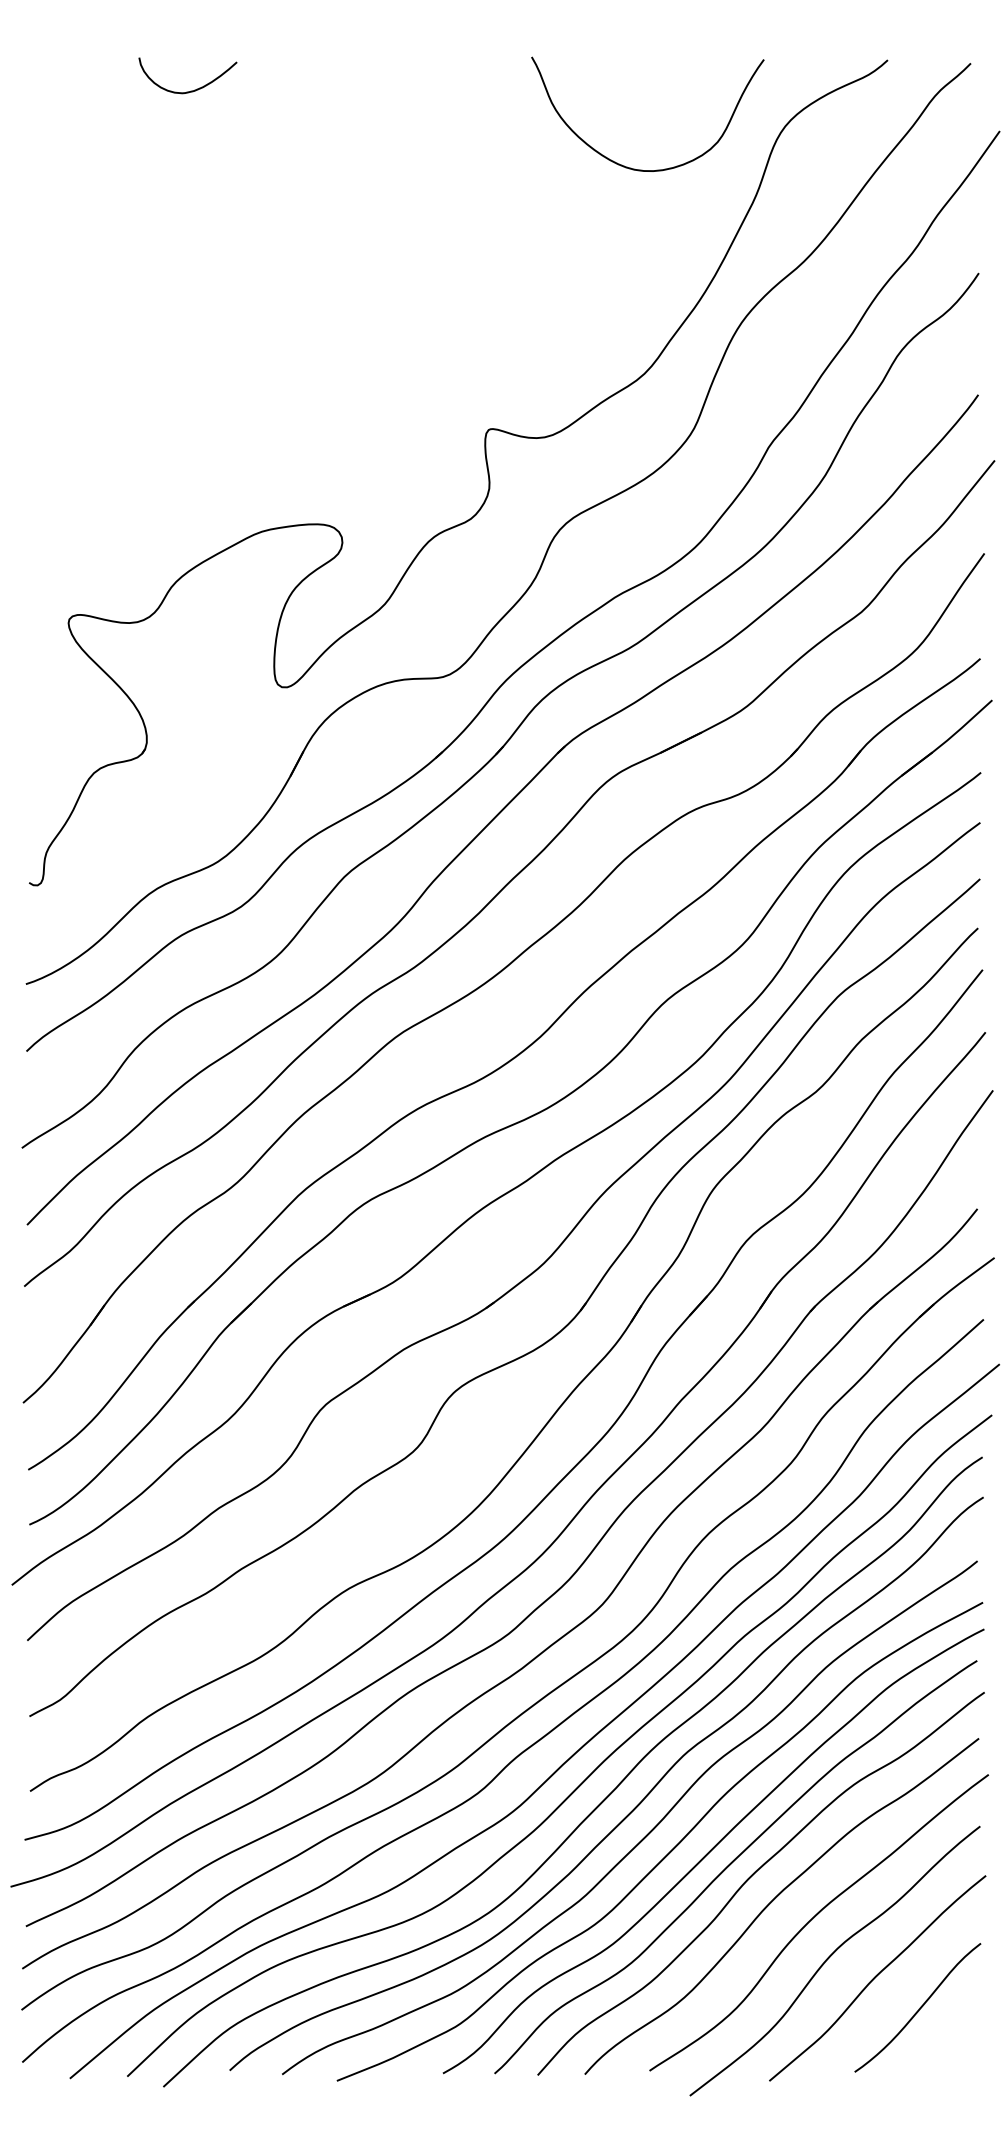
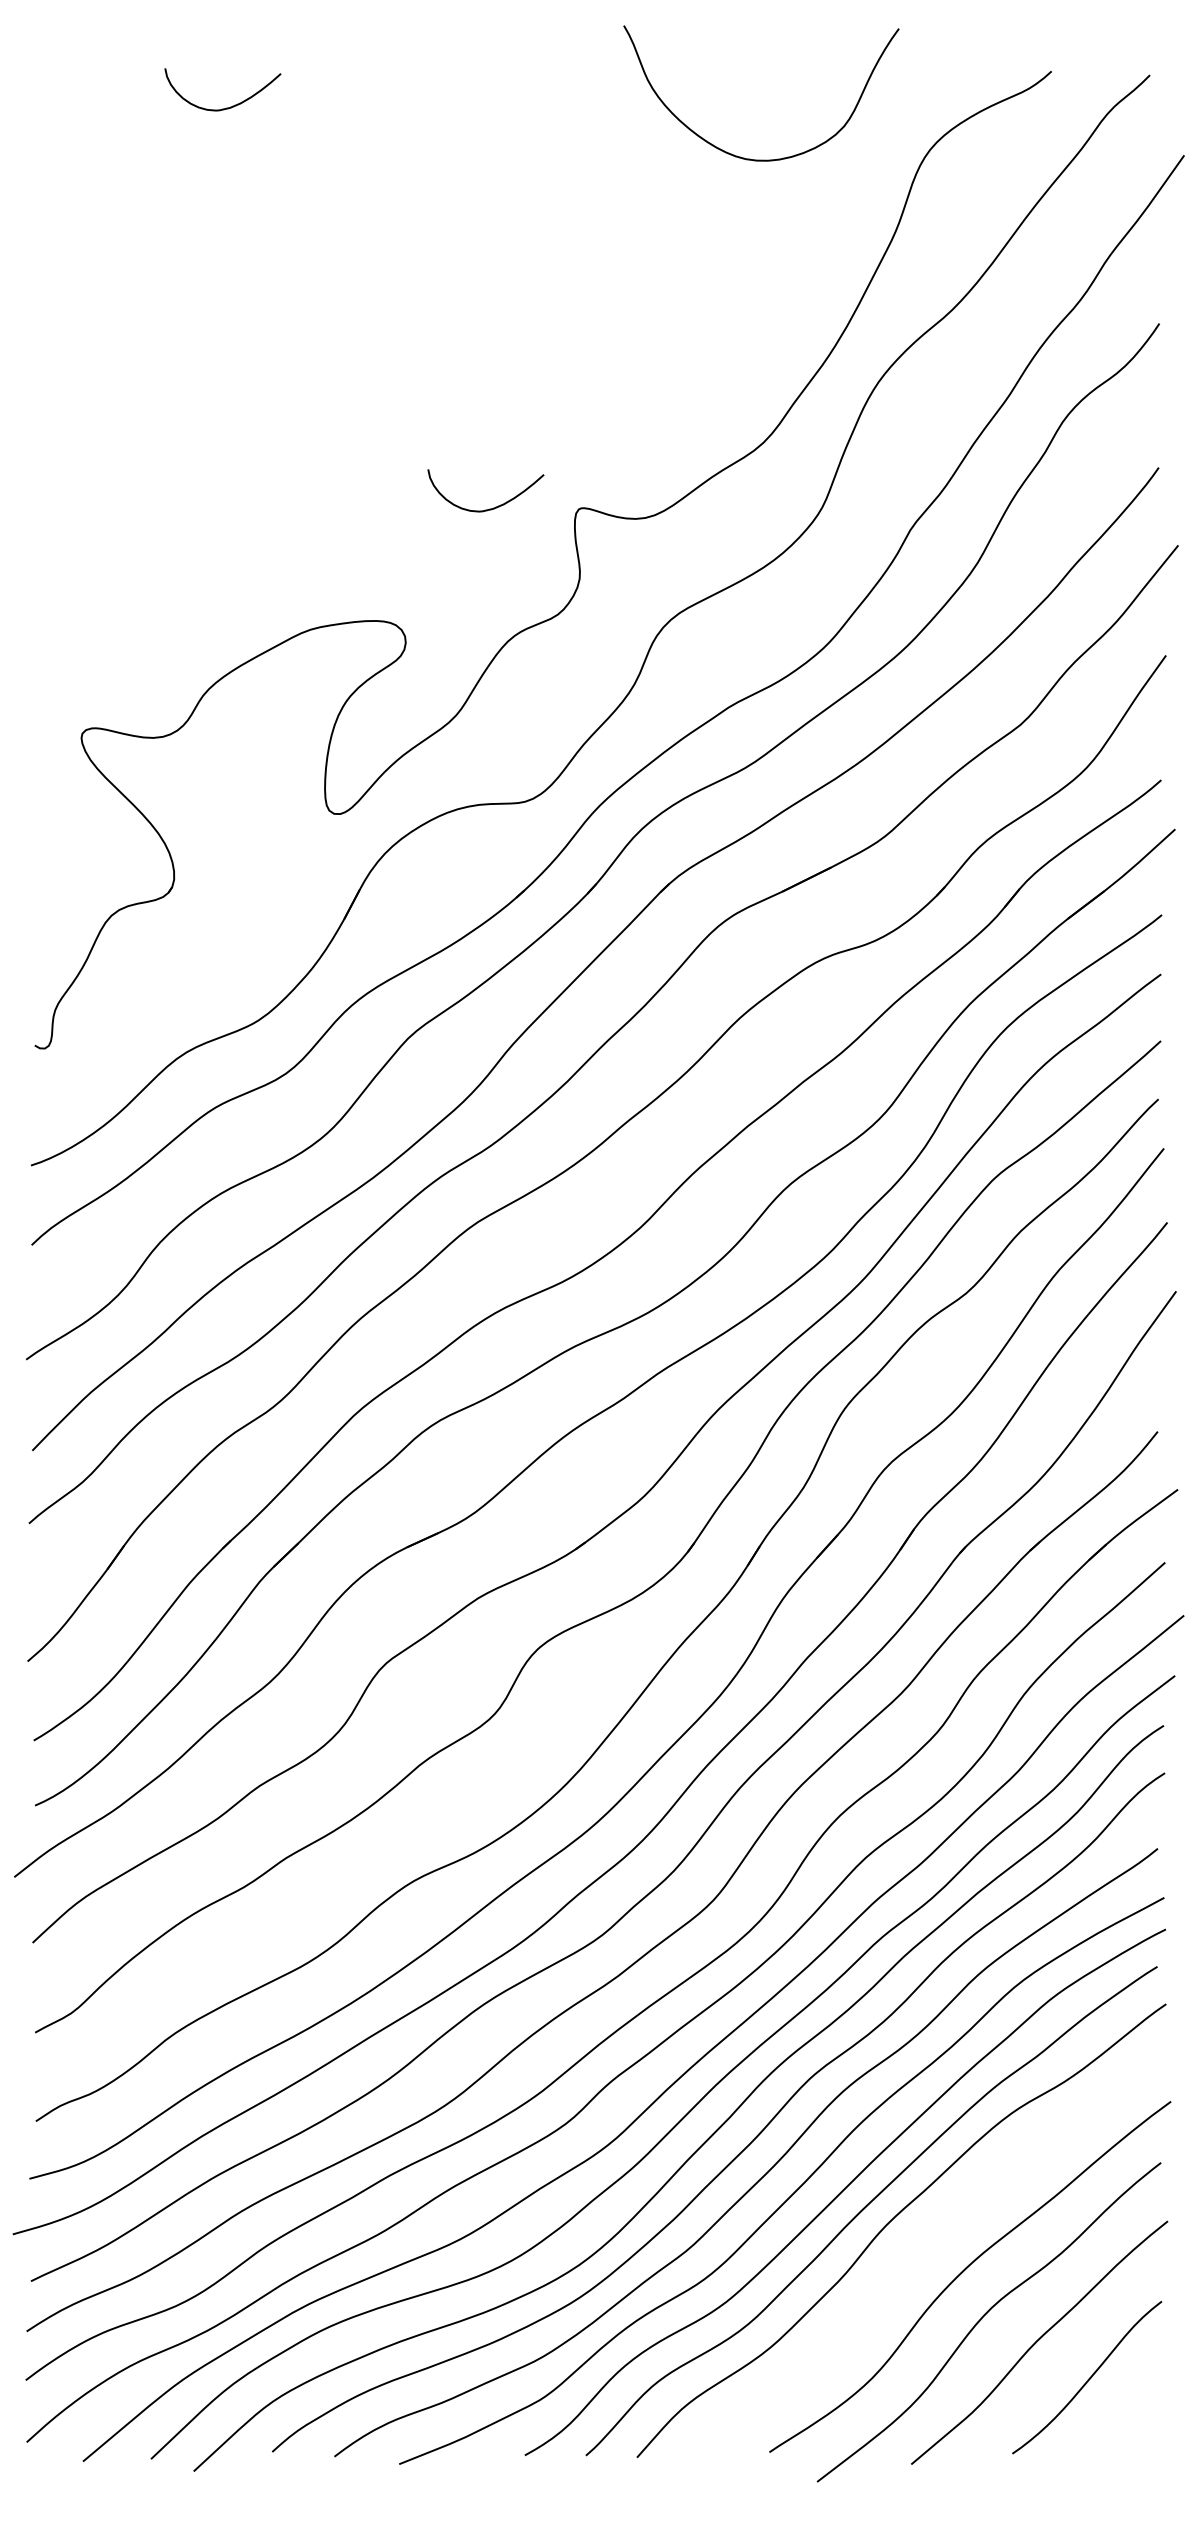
curve: (638, 169) -> (750, 158), moved
curve: (413, 429) -> (489, 508), added
curve: (774, 1899) -> (917, 2249), removed

